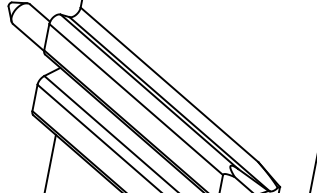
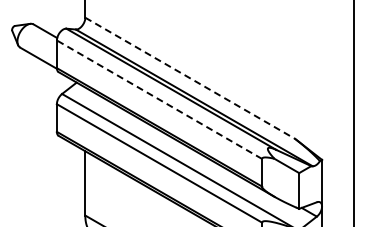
line: (169, 85) -> (190, 78), solid -> dashed
line: (136, 99) -> (159, 99), solid -> dashed

